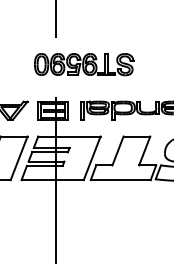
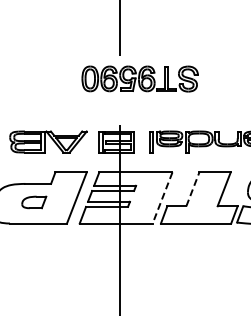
part: (83, 64) -> (139, 78), moved
line: (118, 150) -> (193, 188), solid -> dashed
line: (92, 158) -> (162, 198), solid -> dashed

